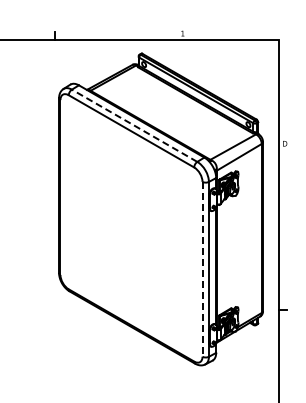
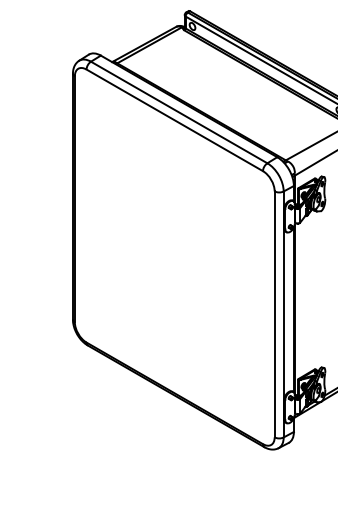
line: (134, 125) -> (179, 112), dashed -> solid
line: (202, 269) -> (274, 314), dashed -> solid

